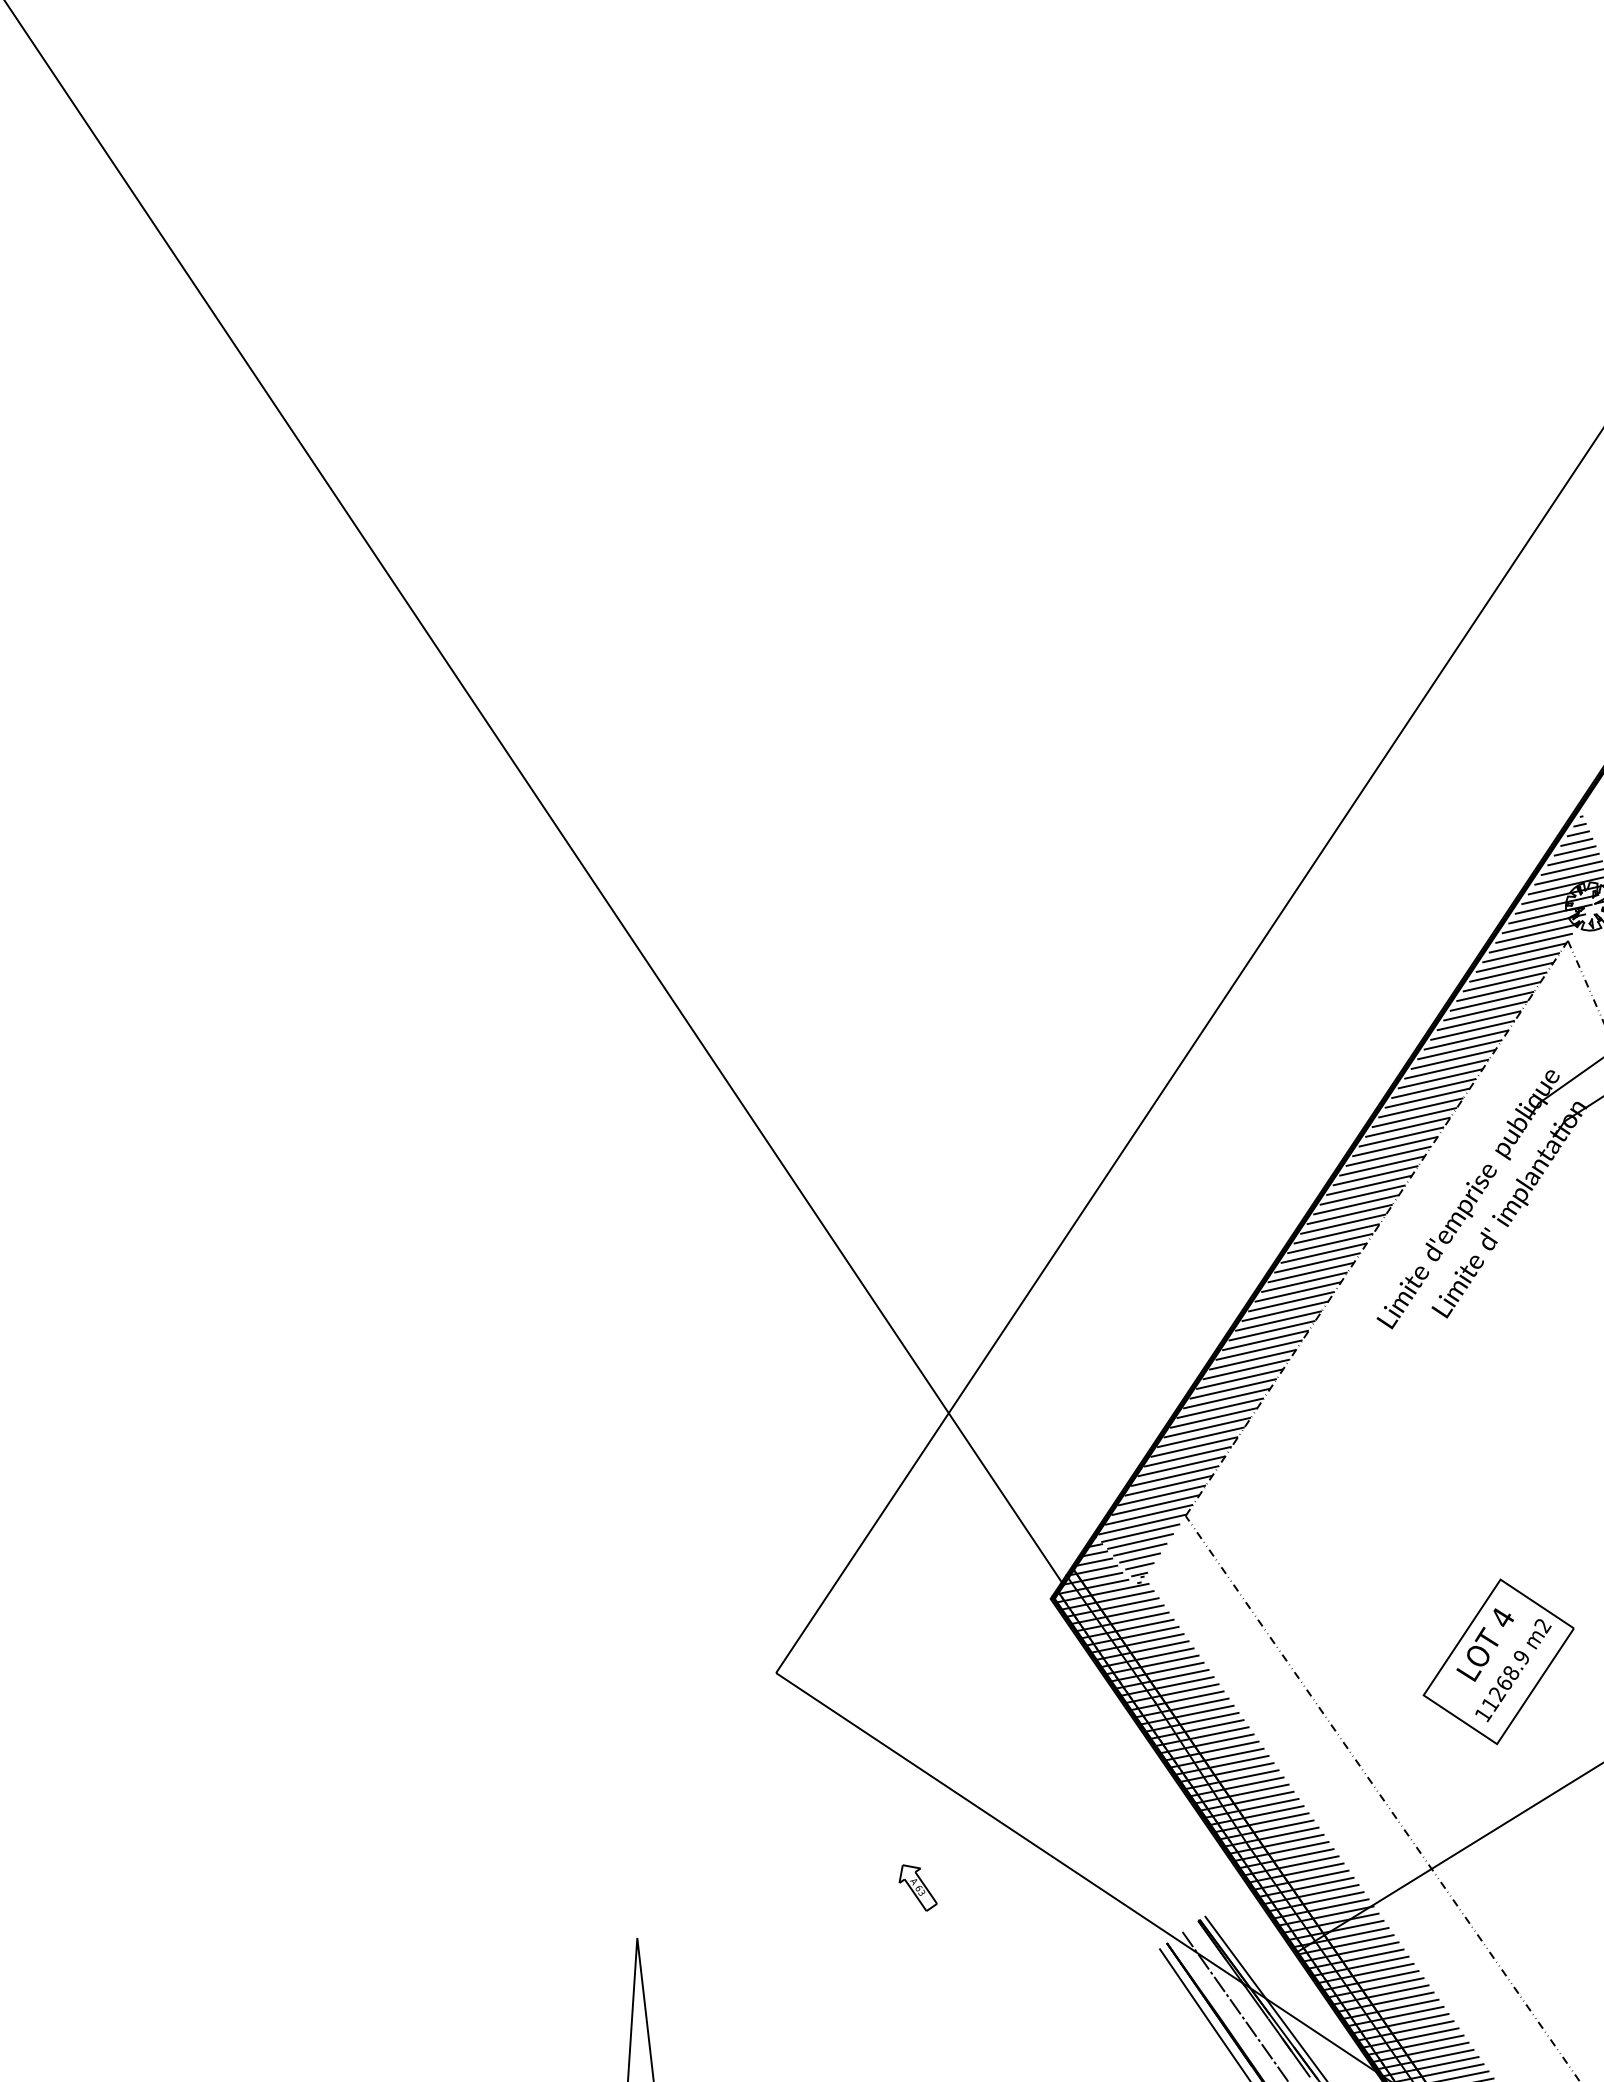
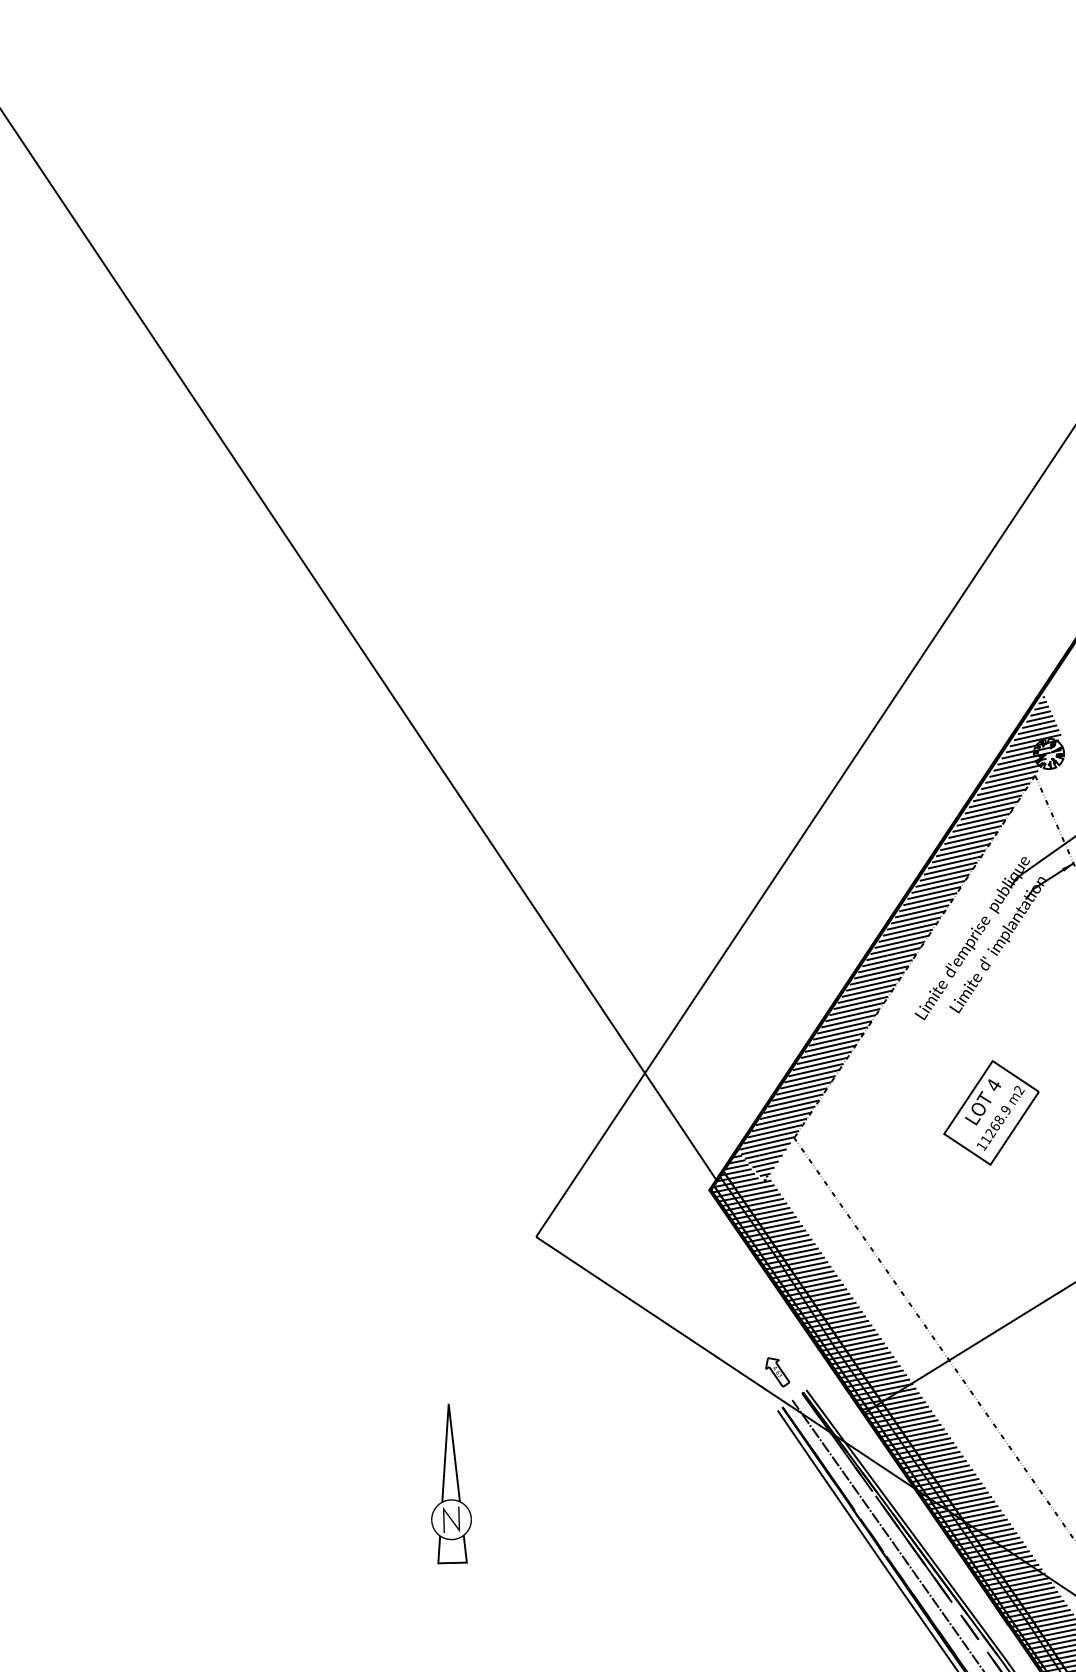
part: (1498, 1661) -> (991, 1112), moved
part: (917, 1888) -> (777, 1372), moved

